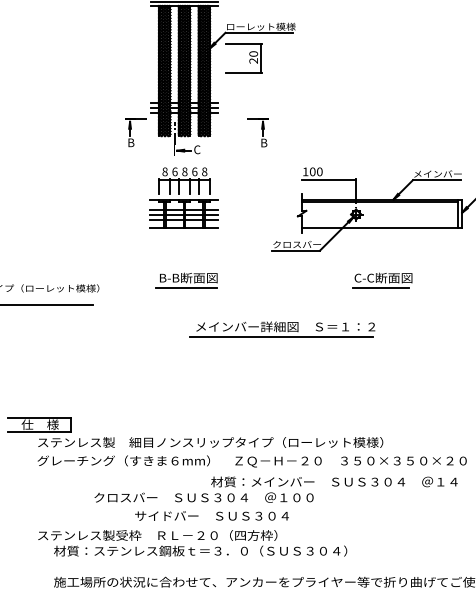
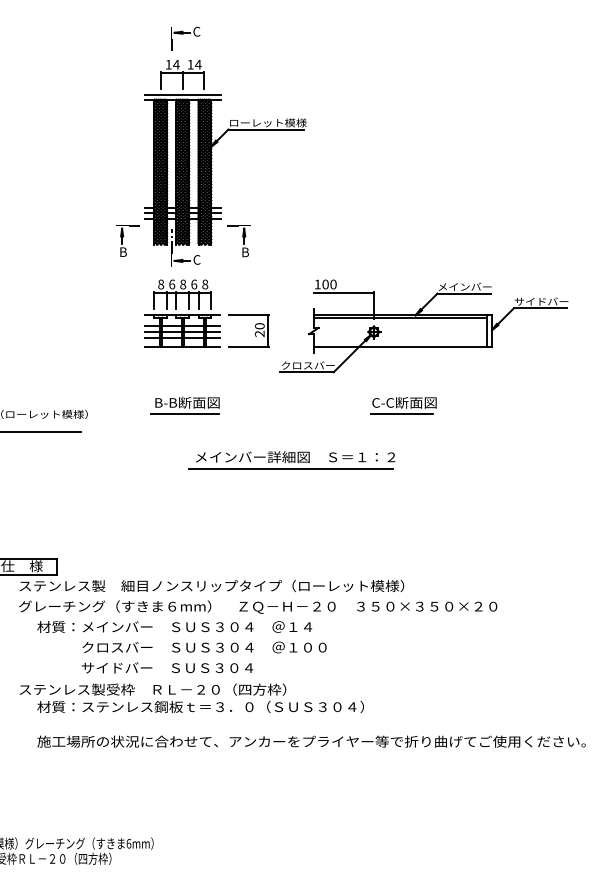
part: (249, 59) -> (255, 332), moved
part: (257, 133) -> (238, 241), moved
text: (334, 481) -> (174, 626), moved
text: (212, 515) -> (167, 667), moved

